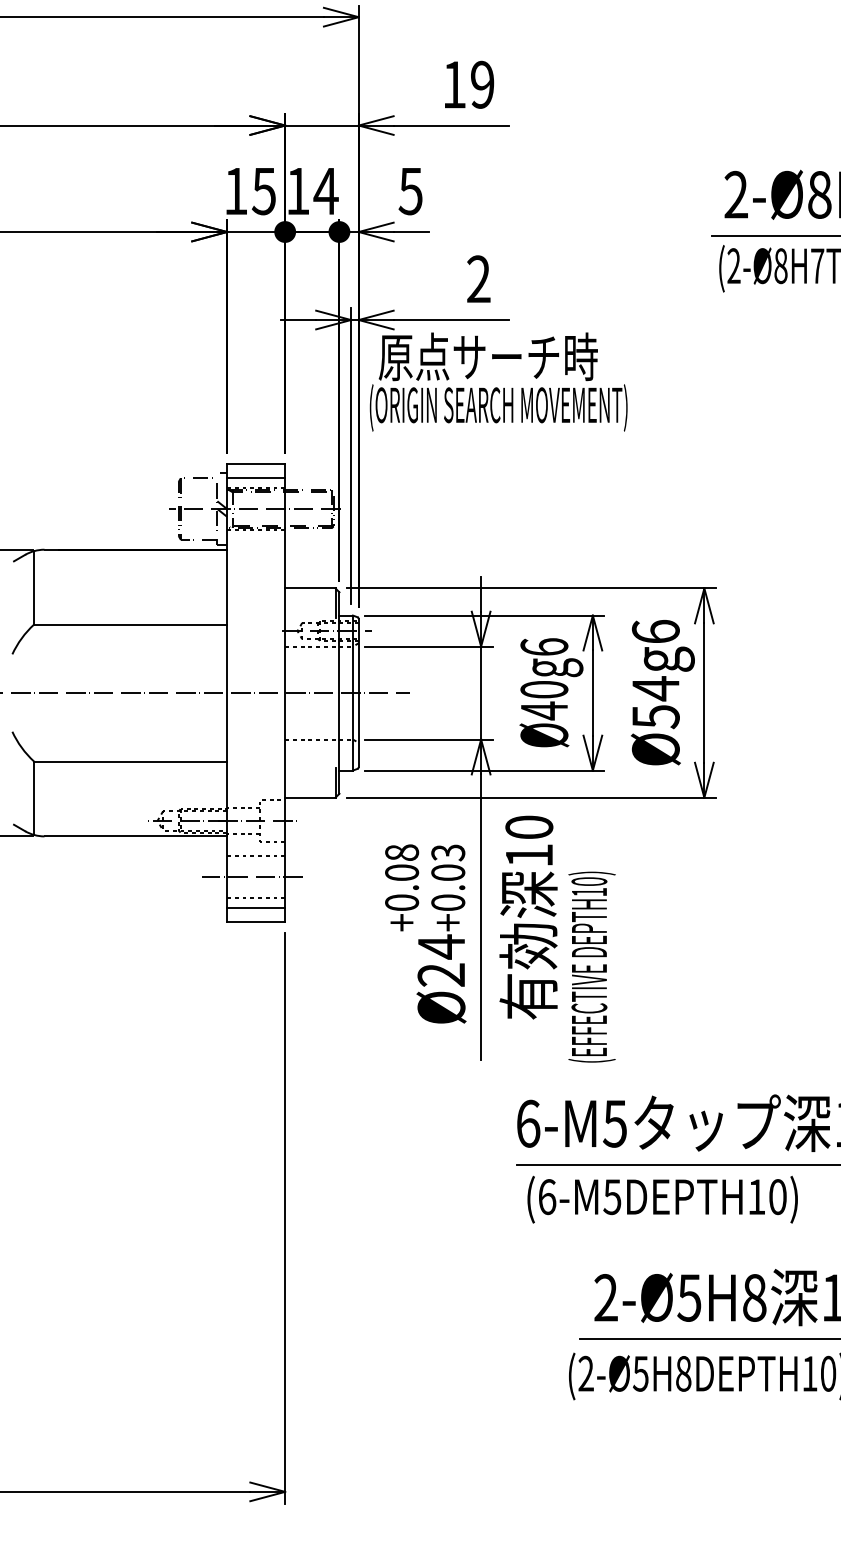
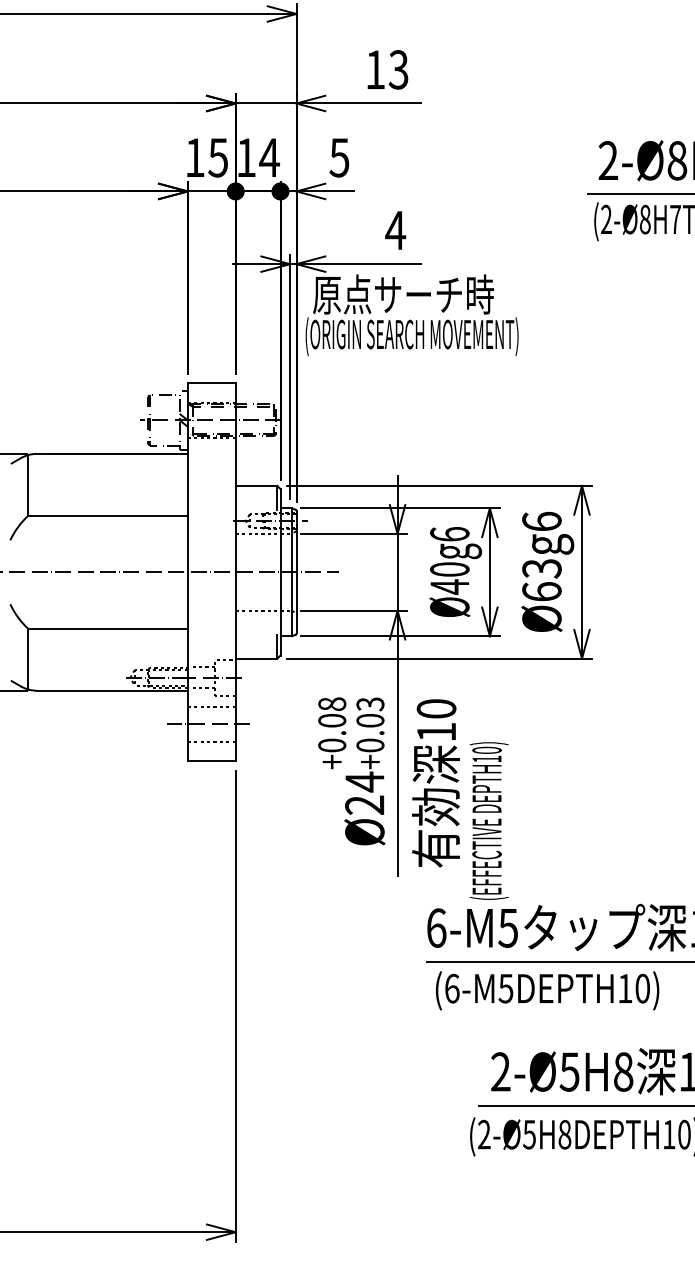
text: (482, 84) -> (398, 69), 19 -> 13
text: (478, 278) -> (395, 229), 2 -> 4
line: (256, 478) -> (212, 395), removed
text: (655, 702) -> (541, 580), Ø54 -> Ø63
line: (256, 907) -> (212, 749), removed
text: (528, 917) -> (435, 783), moved
text: (591, 966) -> (488, 820), moved

